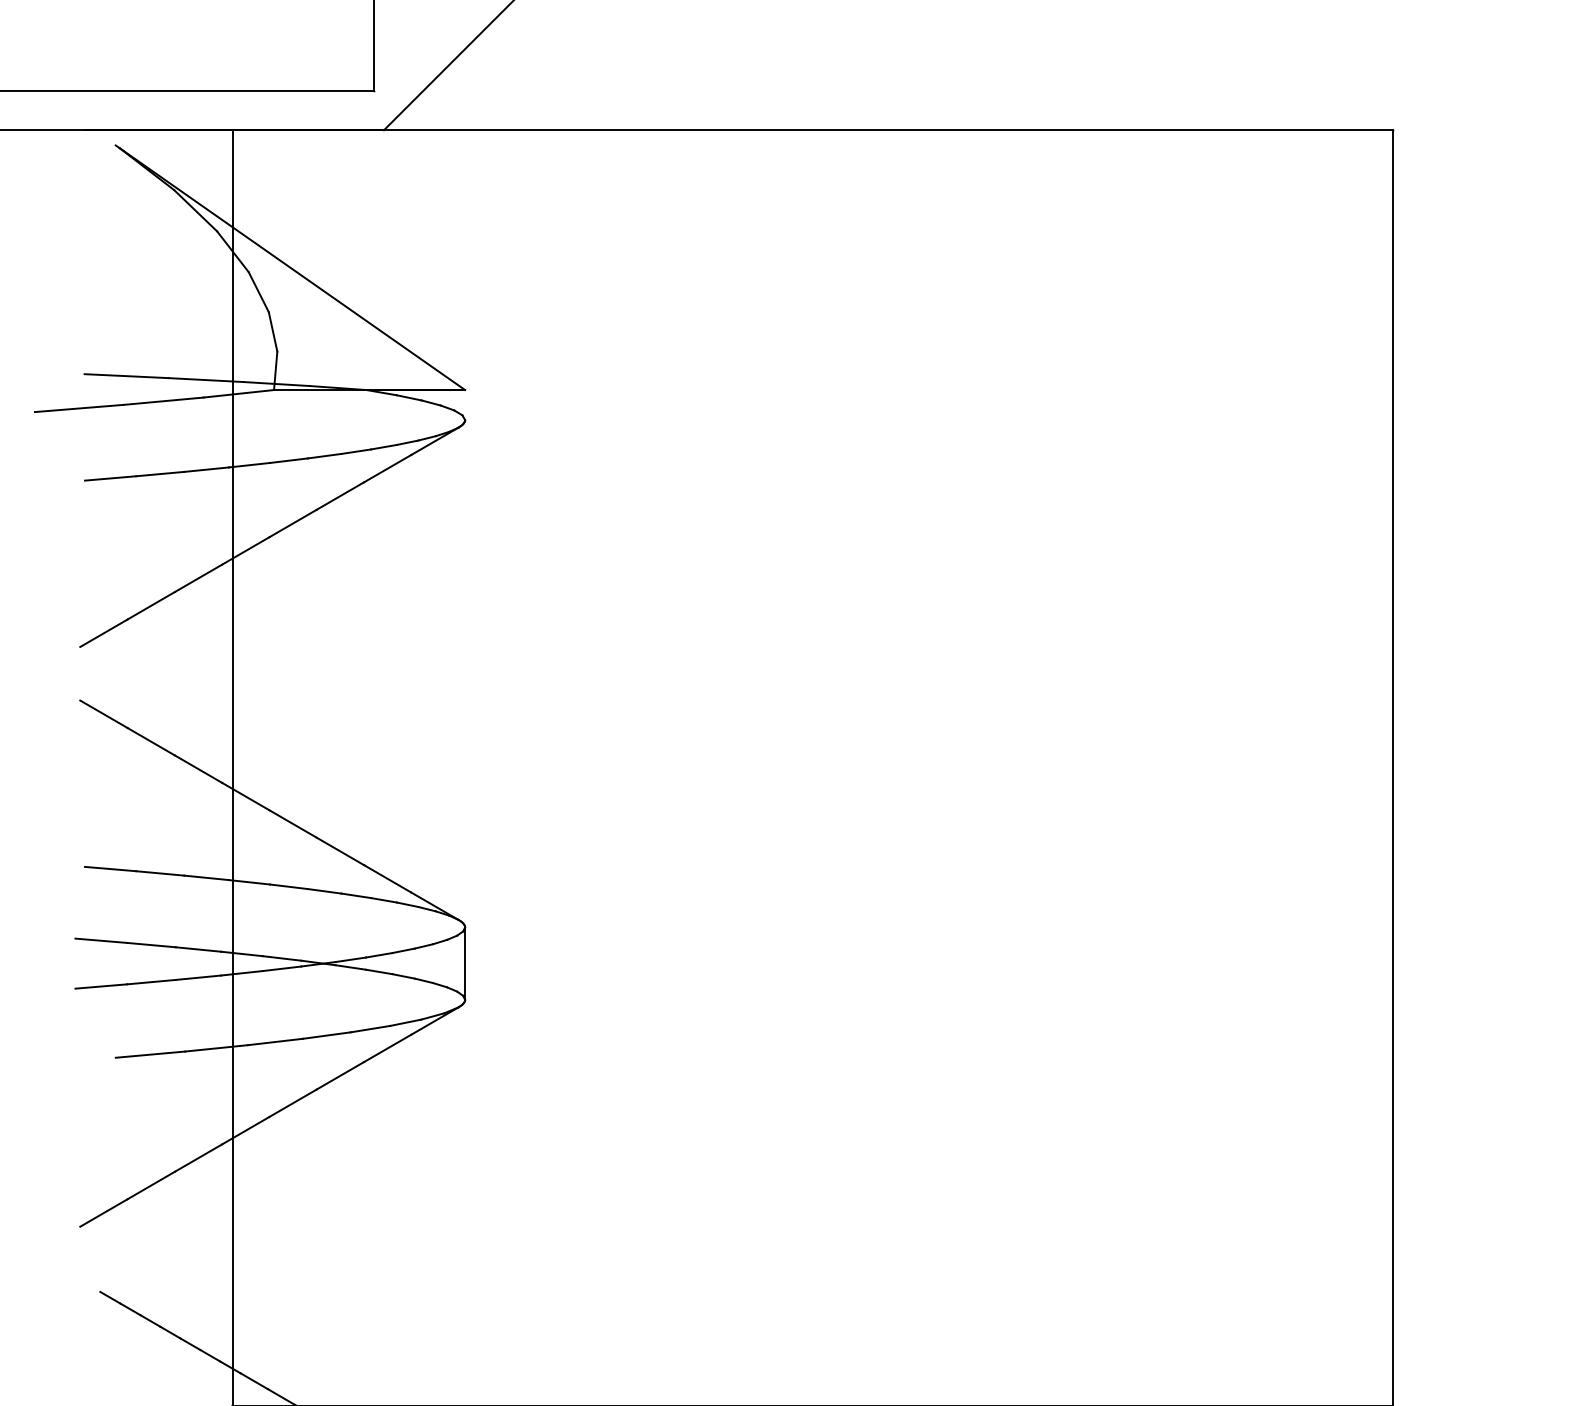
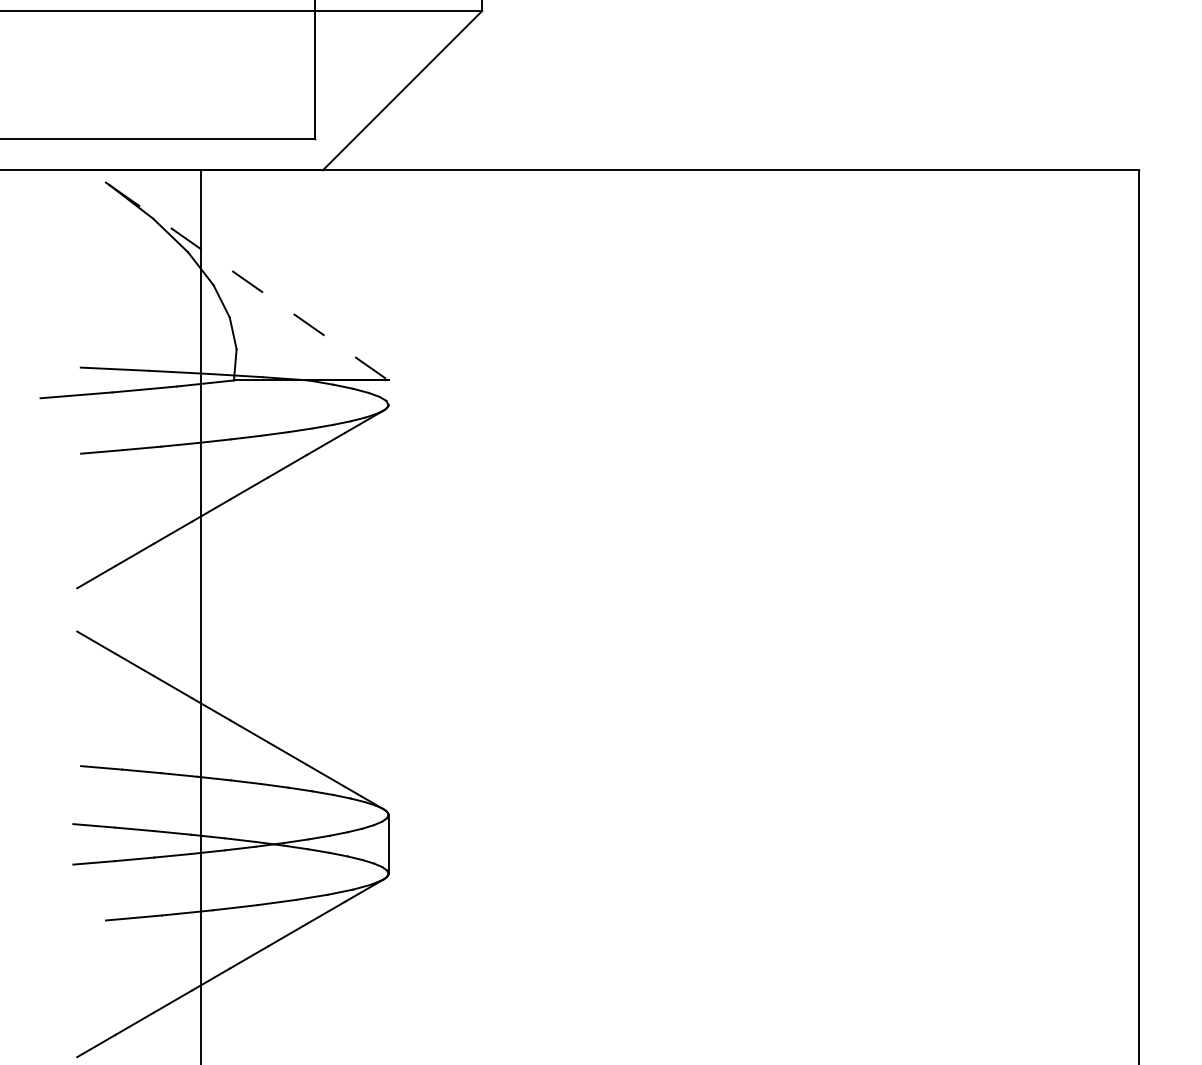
line: (292, 269) -> (248, 282), solid -> dashed

